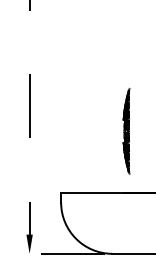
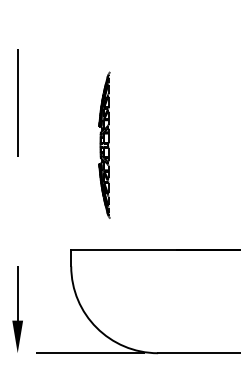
part: (126, 130) -> (104, 143), moved

